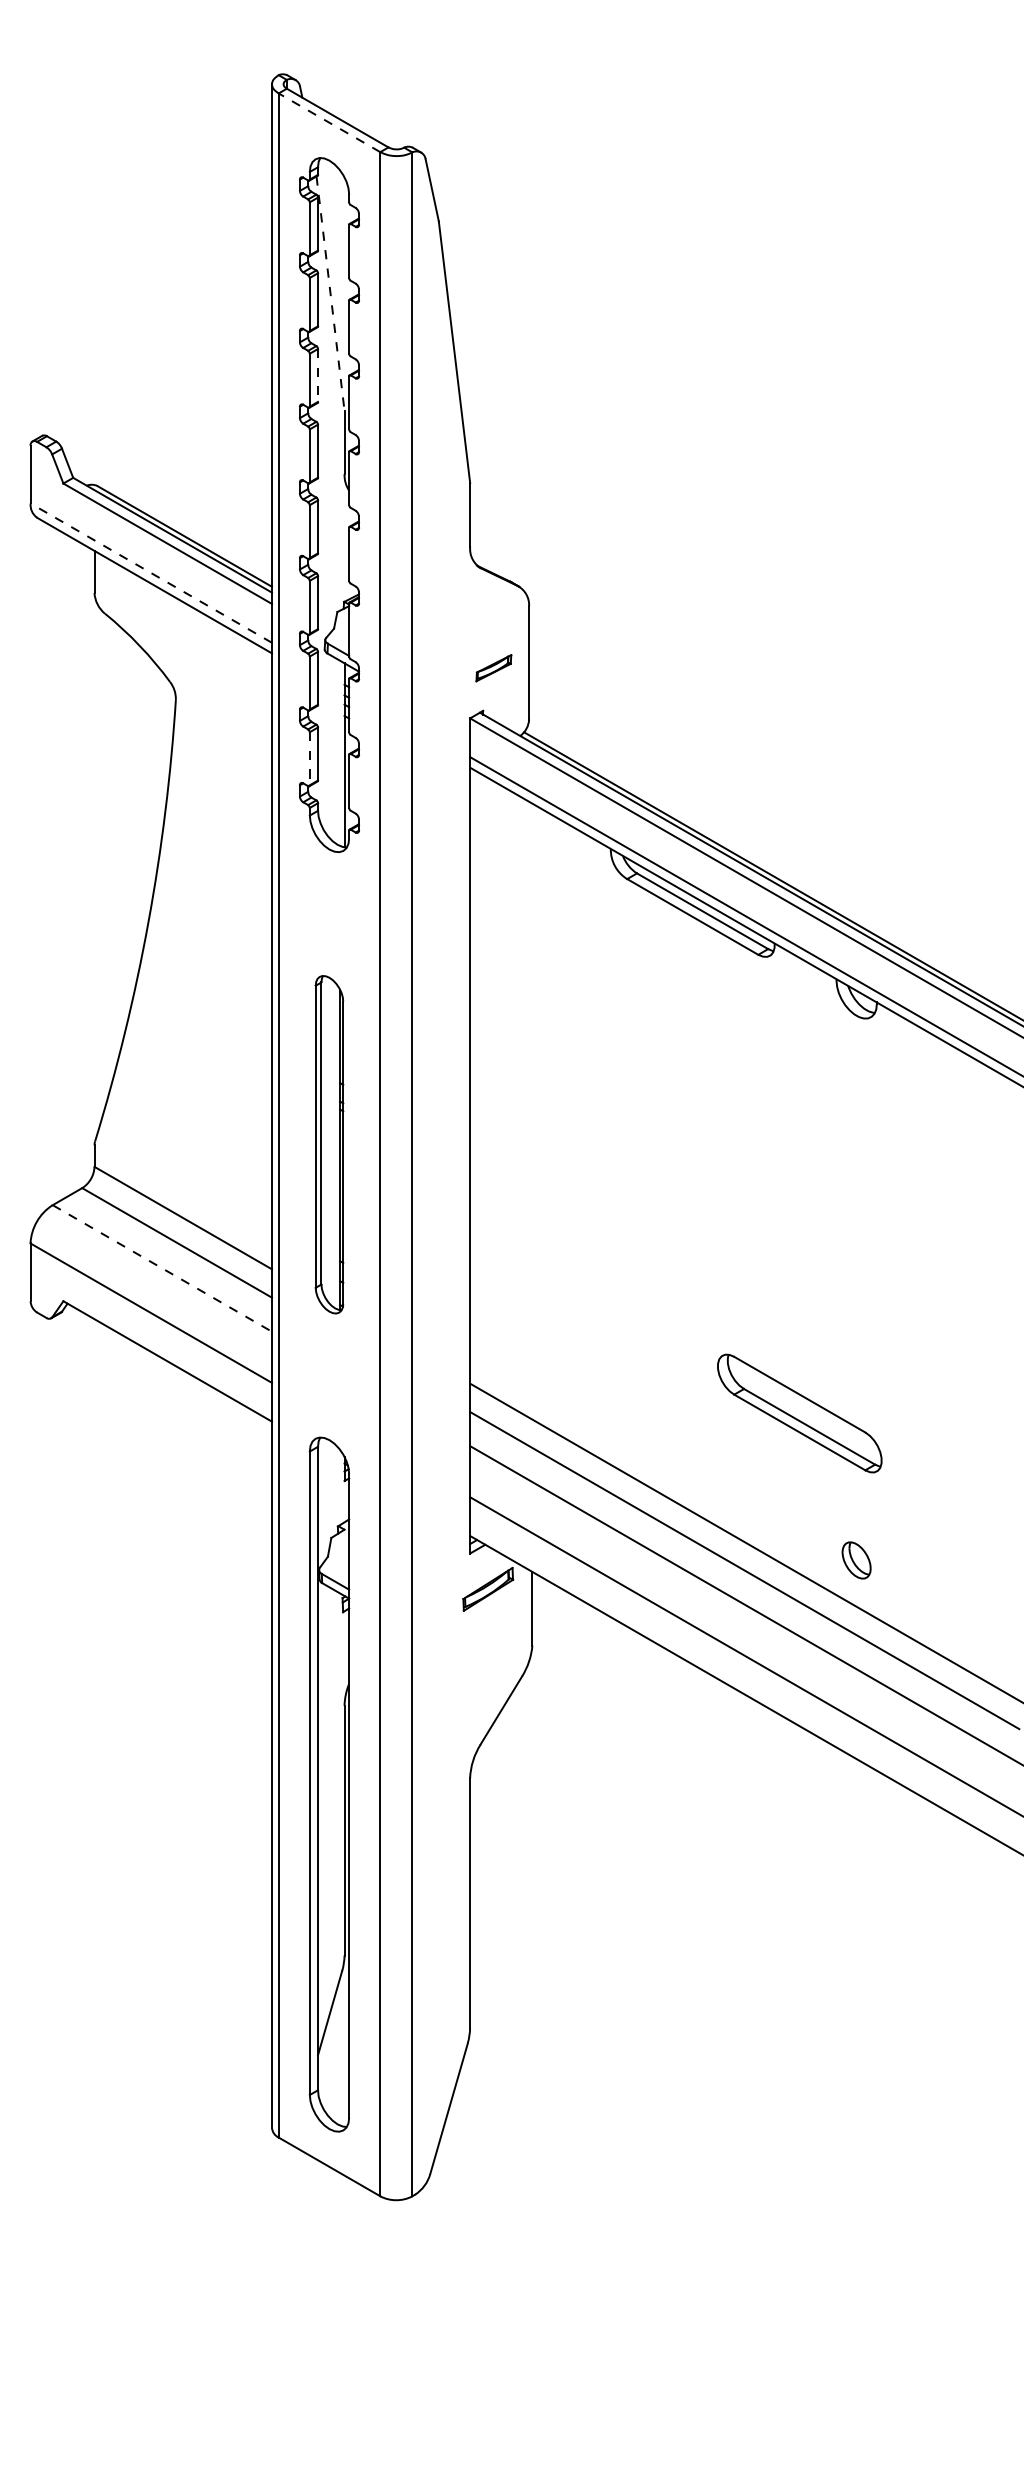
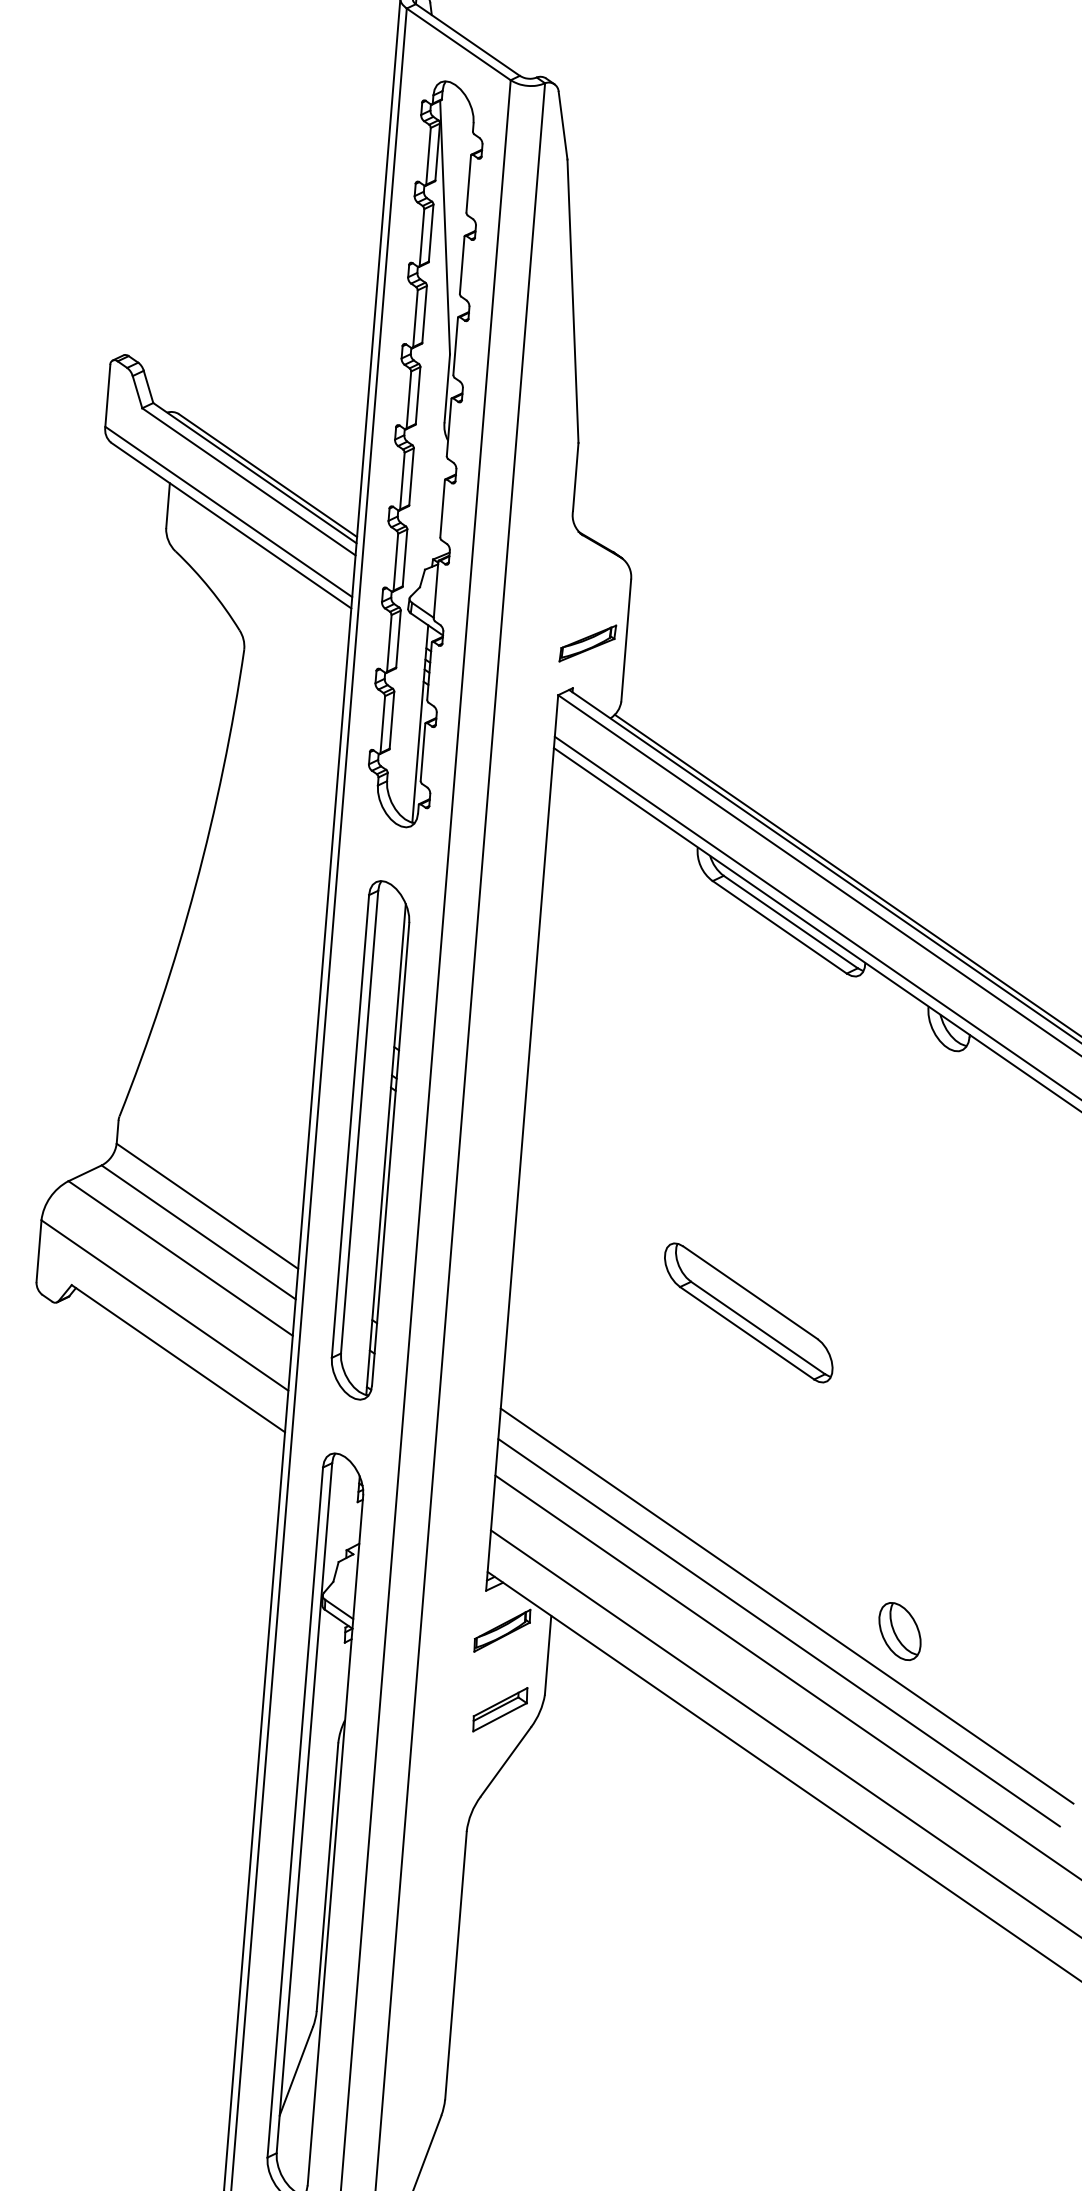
line: (329, 122) -> (458, 44), dashed -> solid
line: (330, 293) -> (445, 227), dashed -> solid
line: (318, 375) -> (425, 314), dashed -> solid
line: (150, 572) -> (227, 511), dashed -> solid
part: (493, 667) -> (587, 642), size x1.43
line: (309, 758) -> (382, 724), dashed -> solid
part: (329, 1144) -> (370, 1139), size x1.43
line: (162, 1268) -> (180, 1258), dashed -> solid
part: (799, 1413) -> (748, 1312), moved
part: (856, 1560) -> (899, 1631), size x1.43
part: (492, 1662) -> (500, 1709), added

